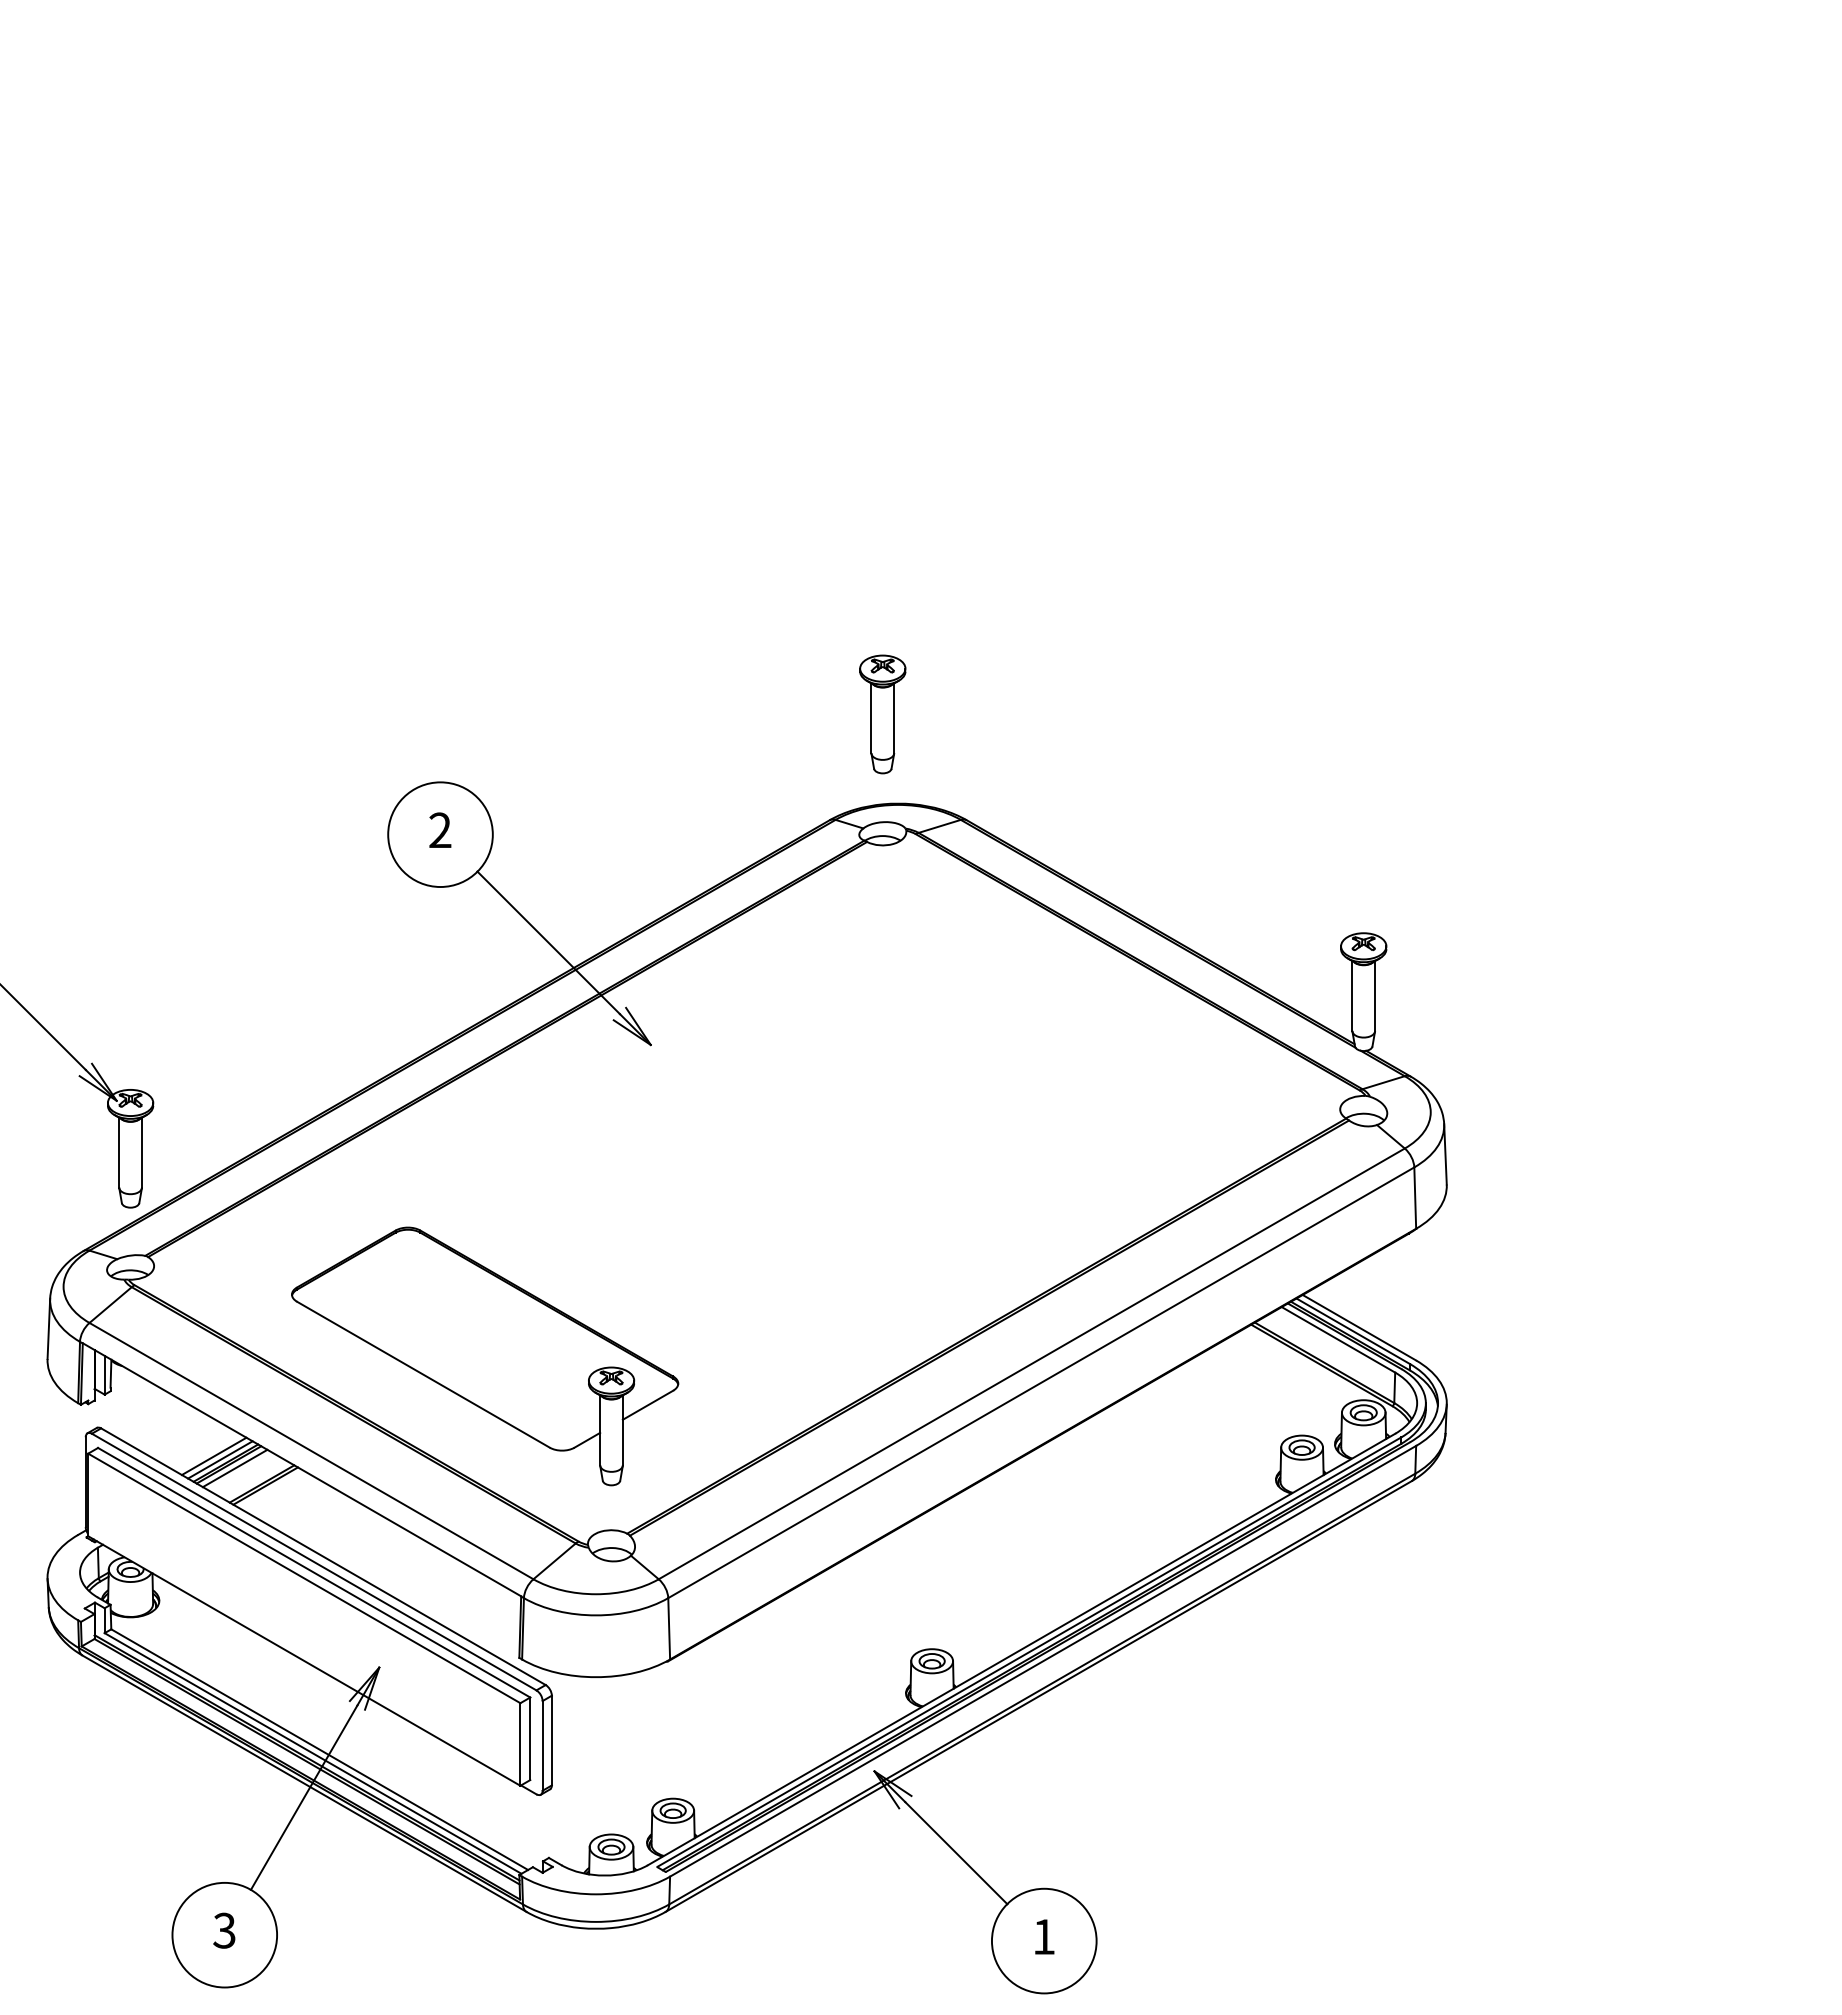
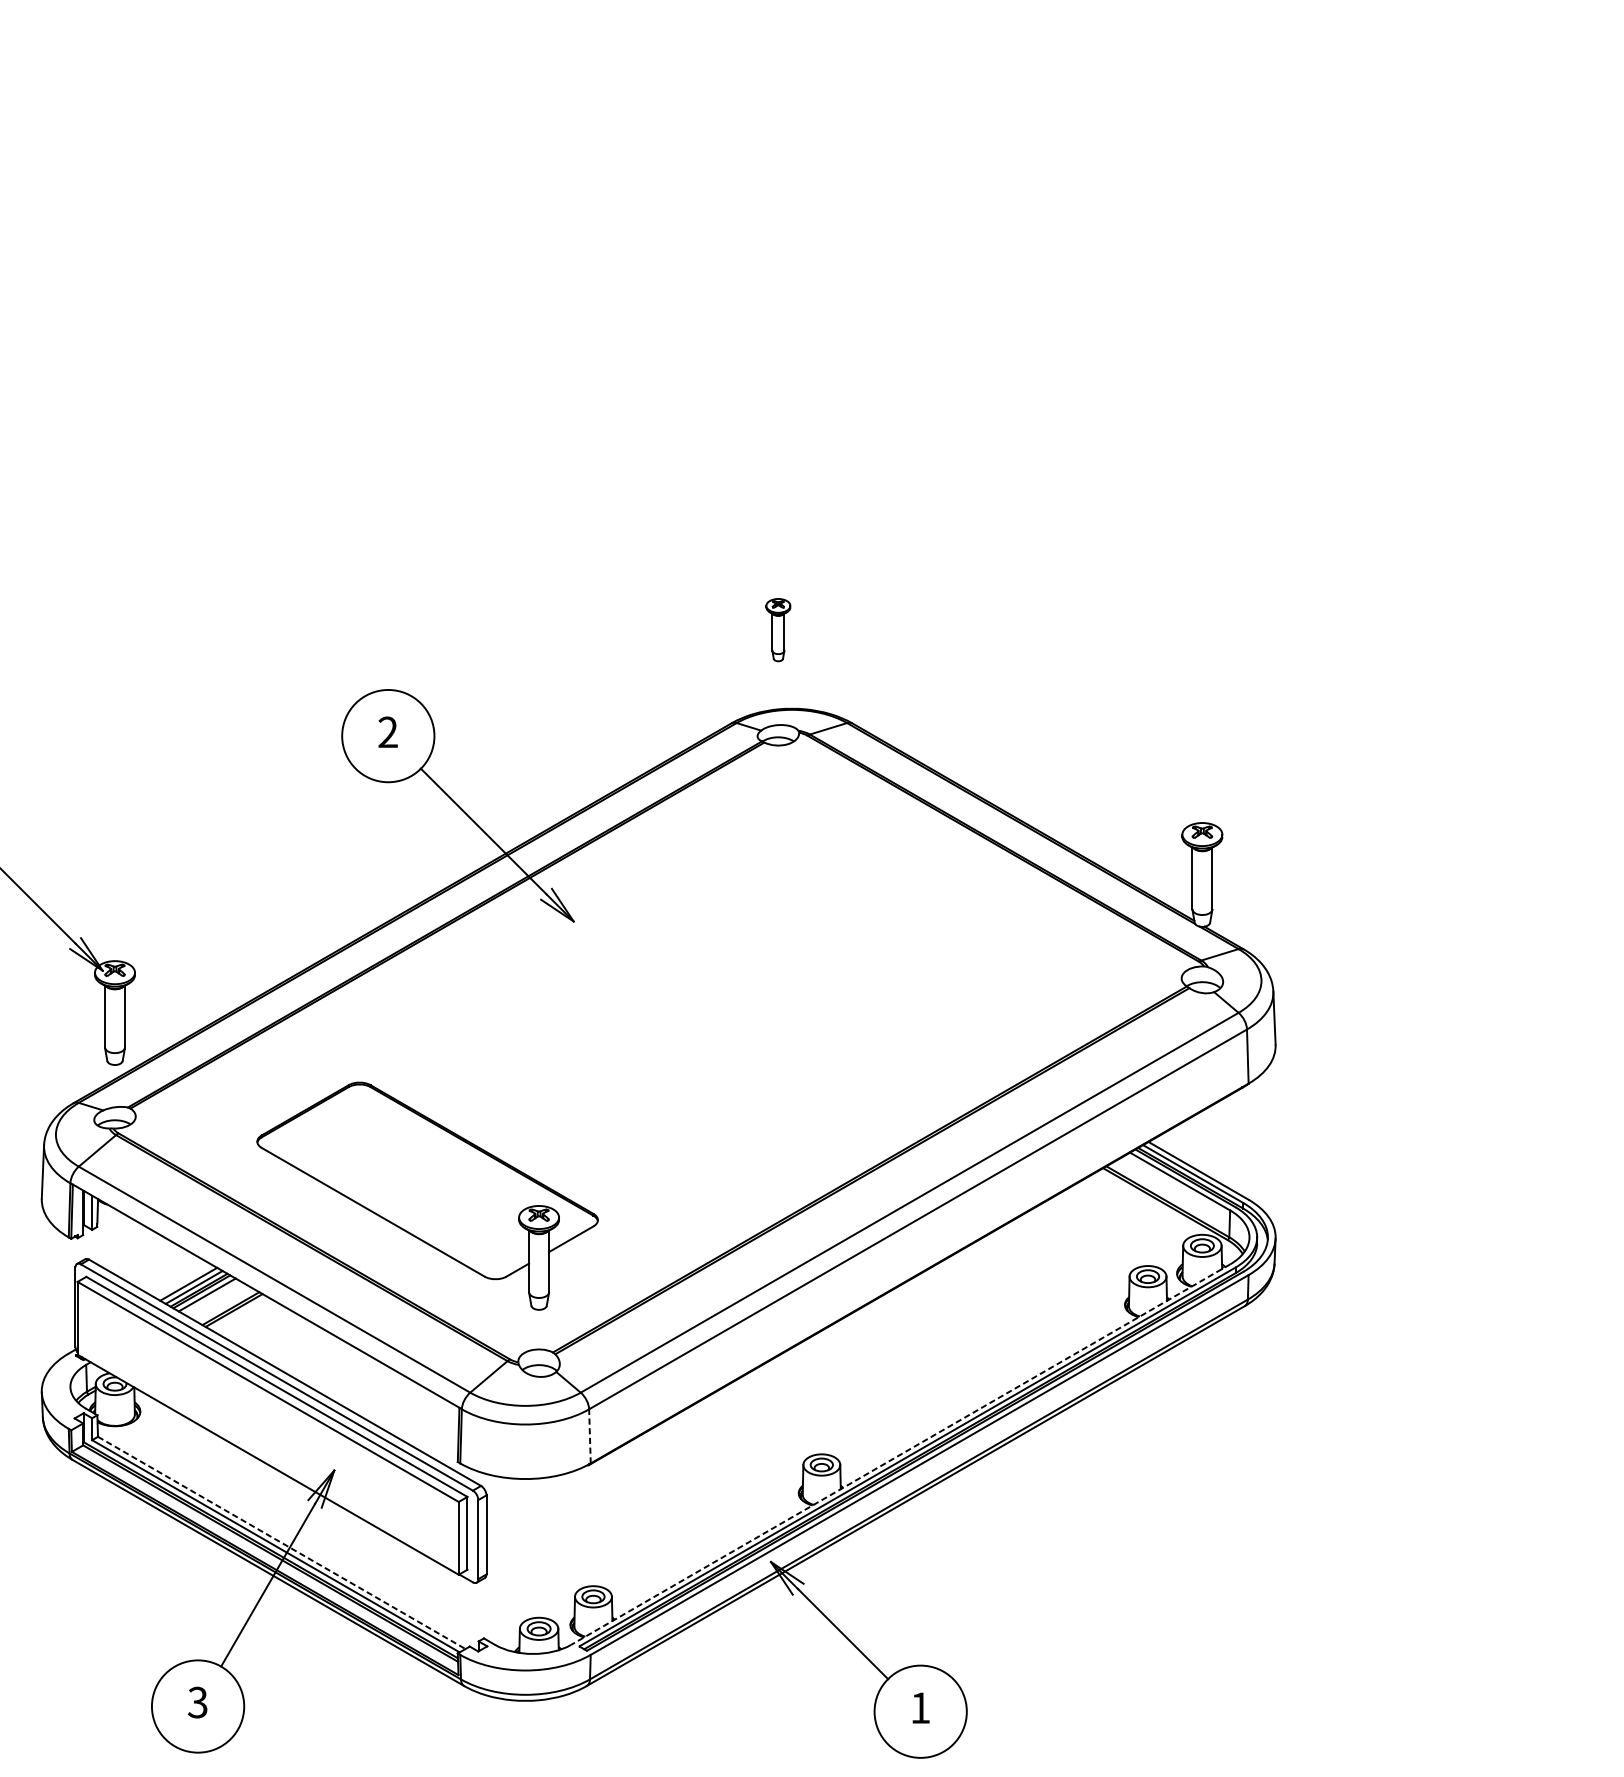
part: (882, 714) -> (778, 630), size x0.6
line: (669, 1628) -> (590, 1436), solid -> dashed
line: (1021, 1649) -> (900, 1454), solid -> dashed
line: (319, 1749) -> (281, 1542), solid -> dashed

